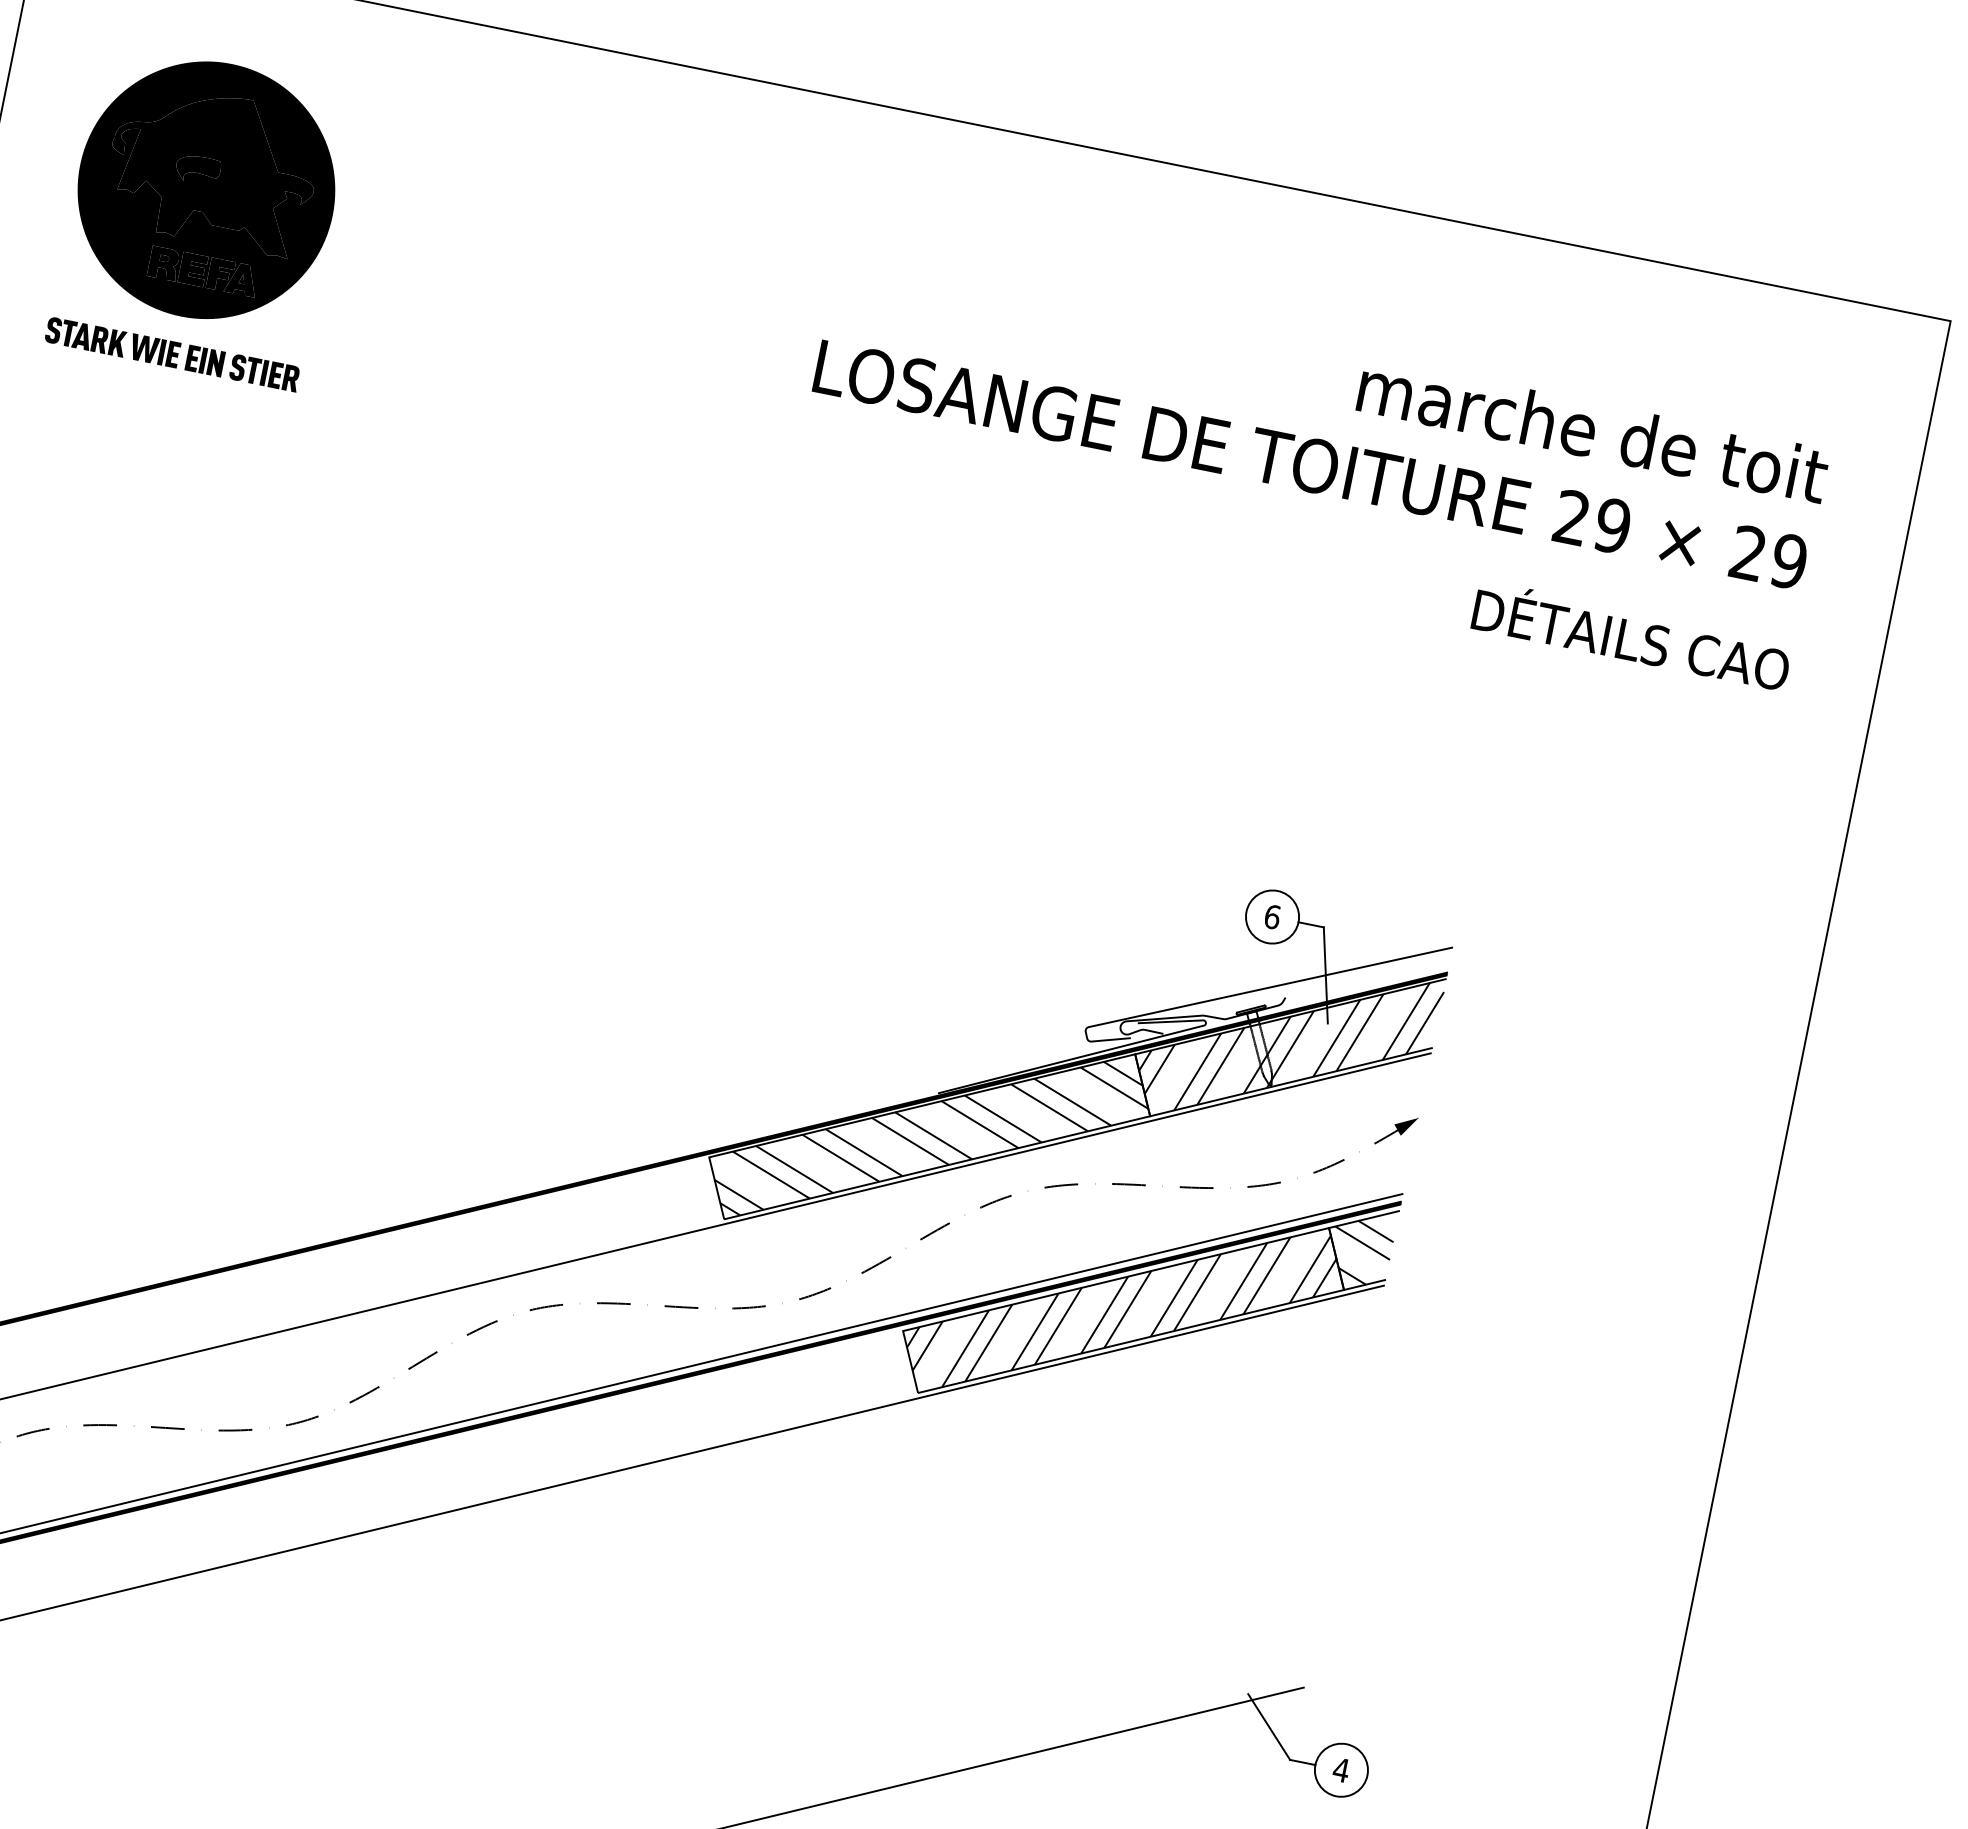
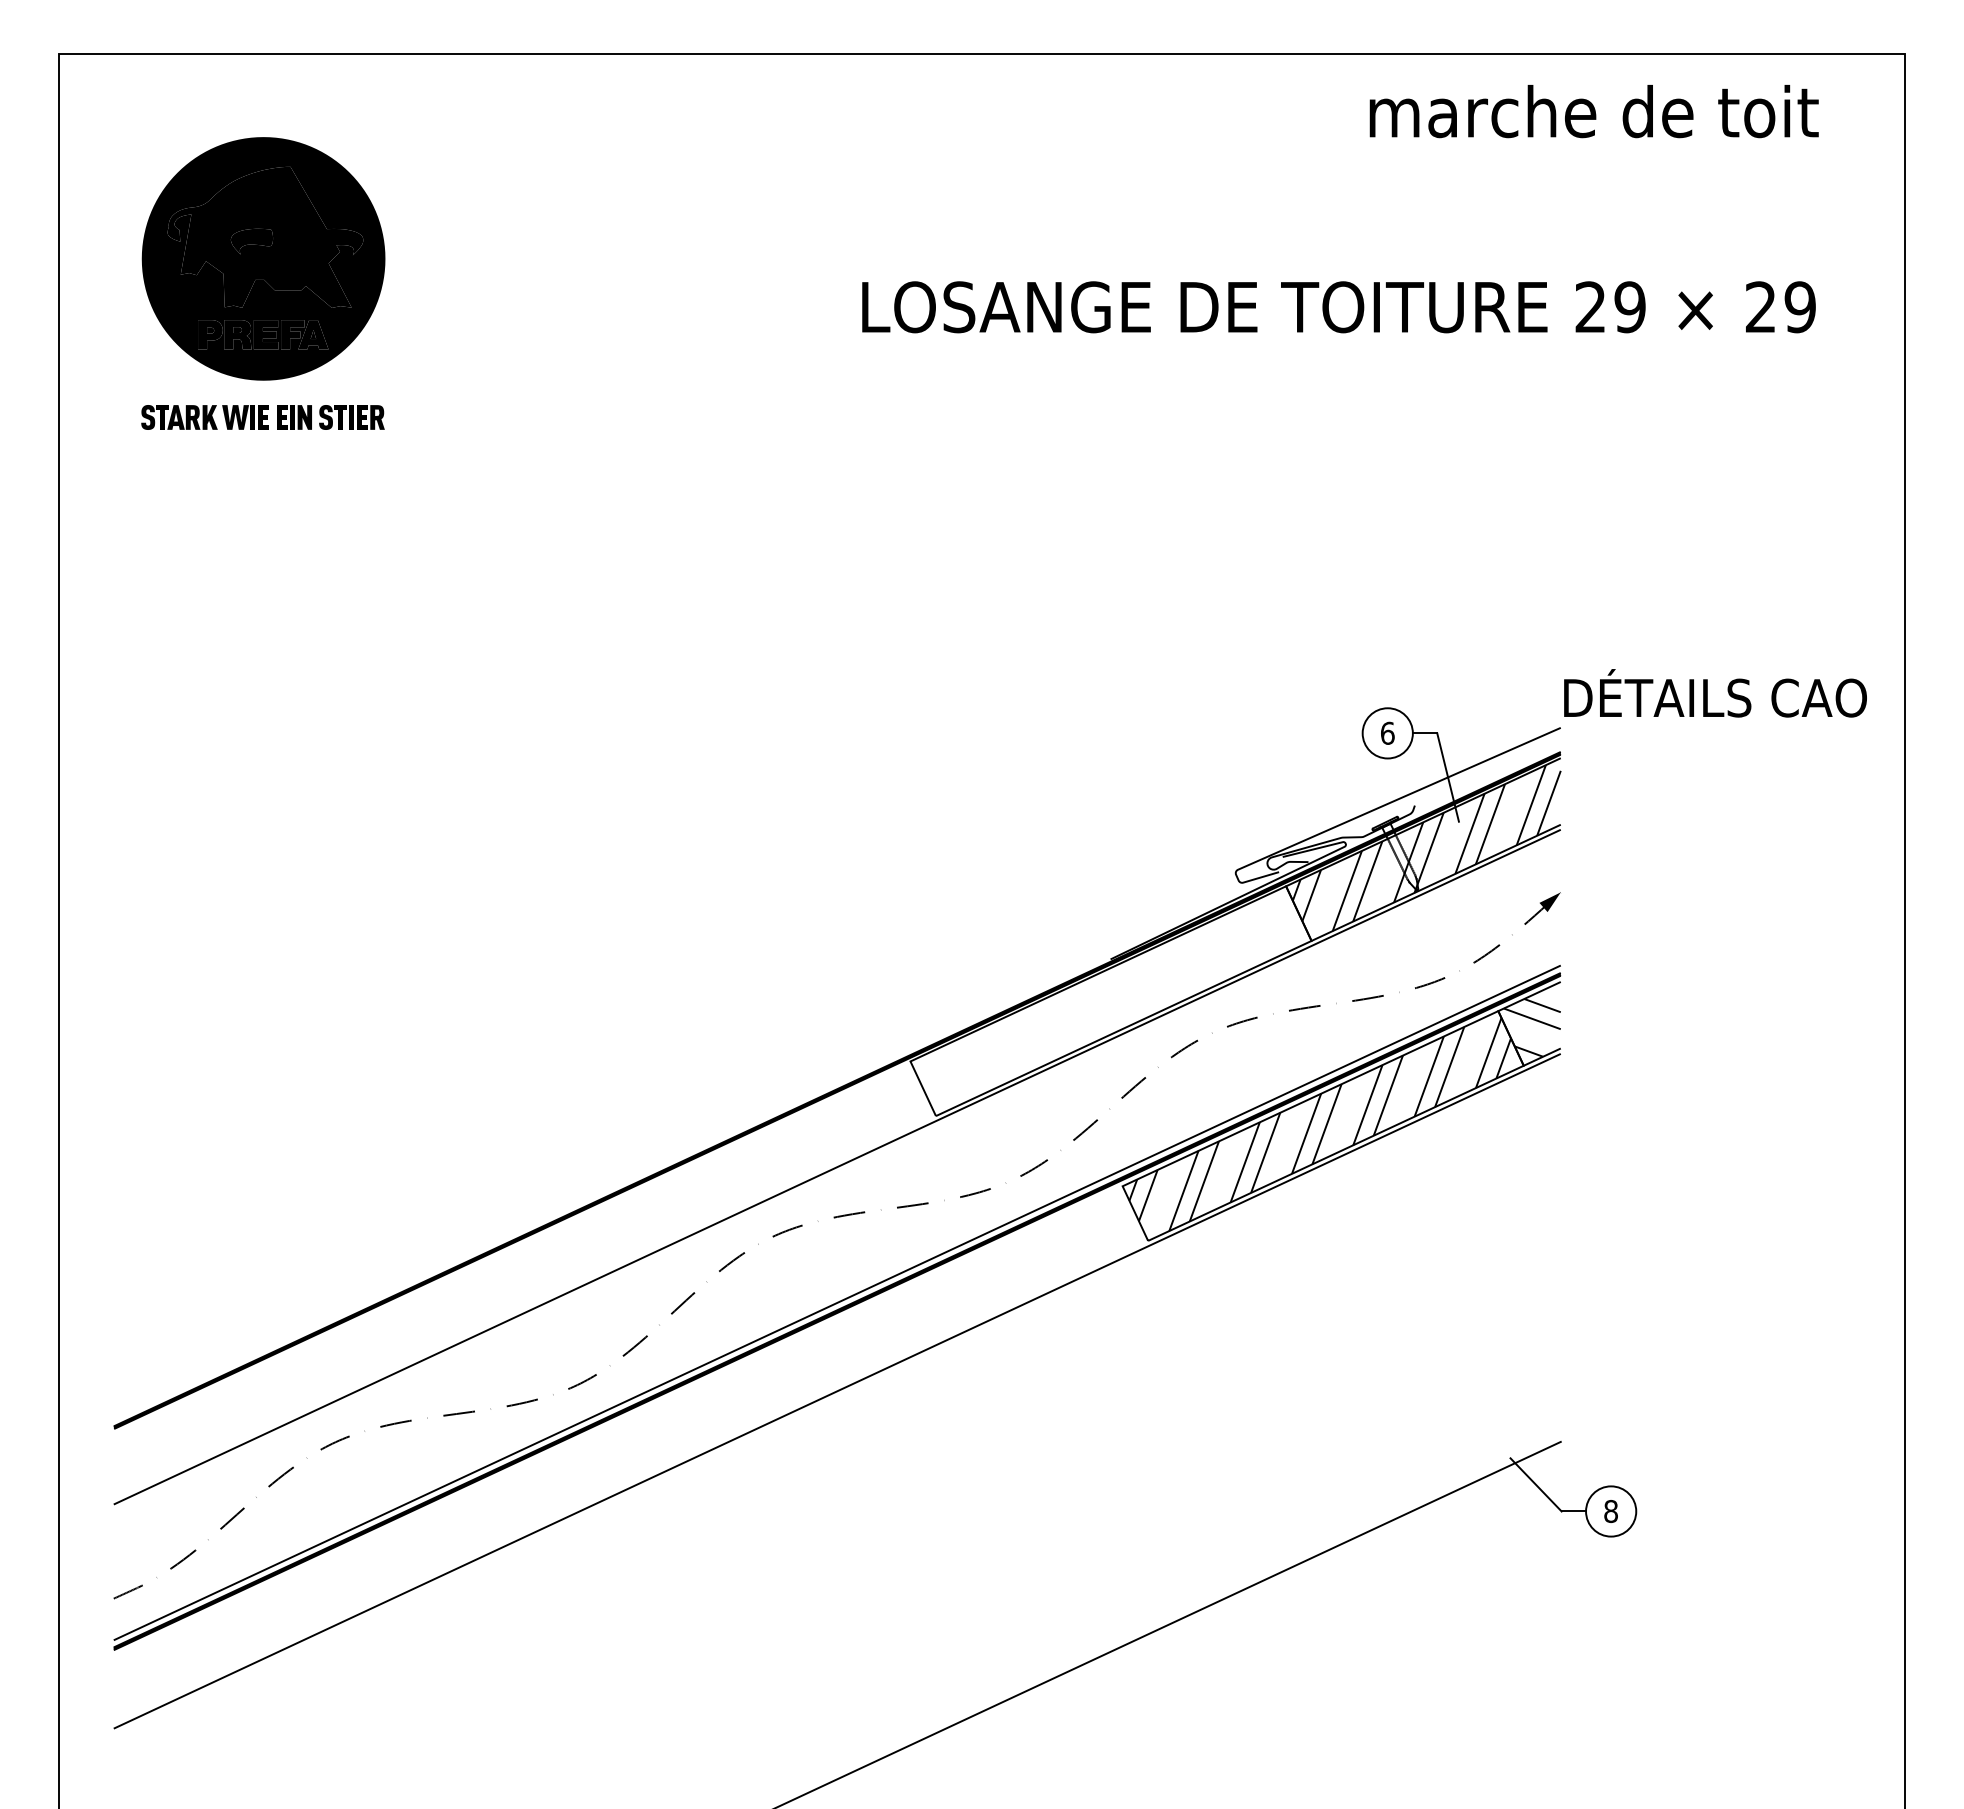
text: (1592, 430) -> (1593, 111), moved
text: (1632, 635) -> (1715, 693), moved
hatch: (931, 1140) -> (1113, 1004), removed
text: (1340, 1770) -> (1610, 1511), 4 -> 8

